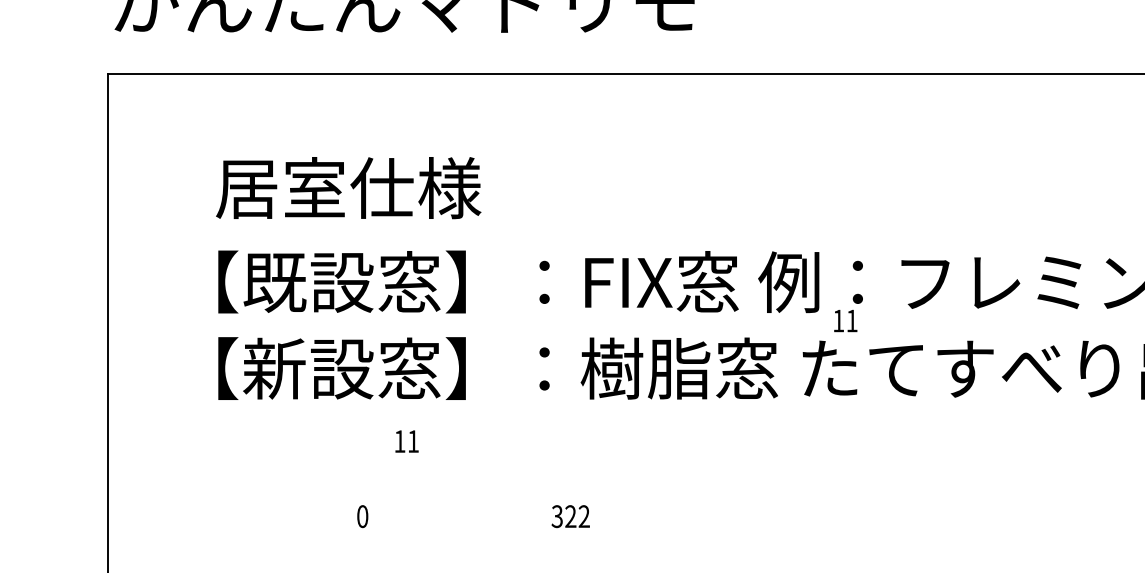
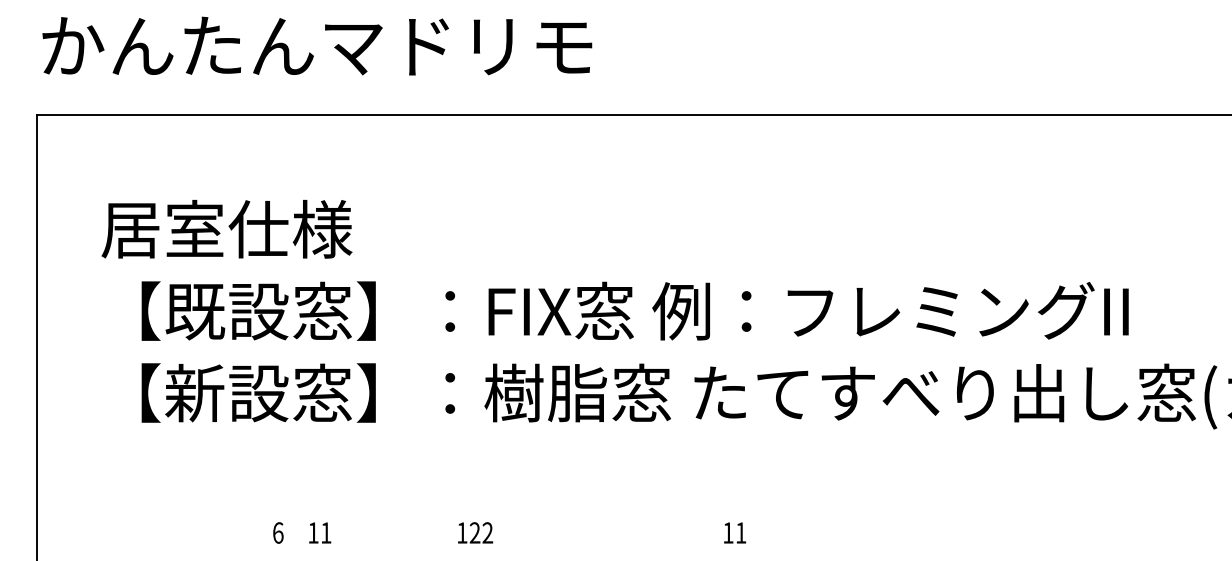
text: (348, 188) -> (226, 229), moved
text: (846, 320) -> (735, 532), moved
text: (407, 441) -> (320, 532), moved
text: (362, 516) -> (278, 532), 0 -> 6
text: (557, 516) -> (462, 532), 322 -> 122

